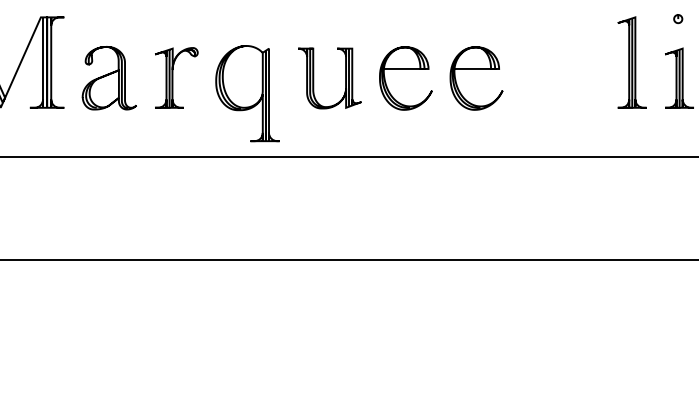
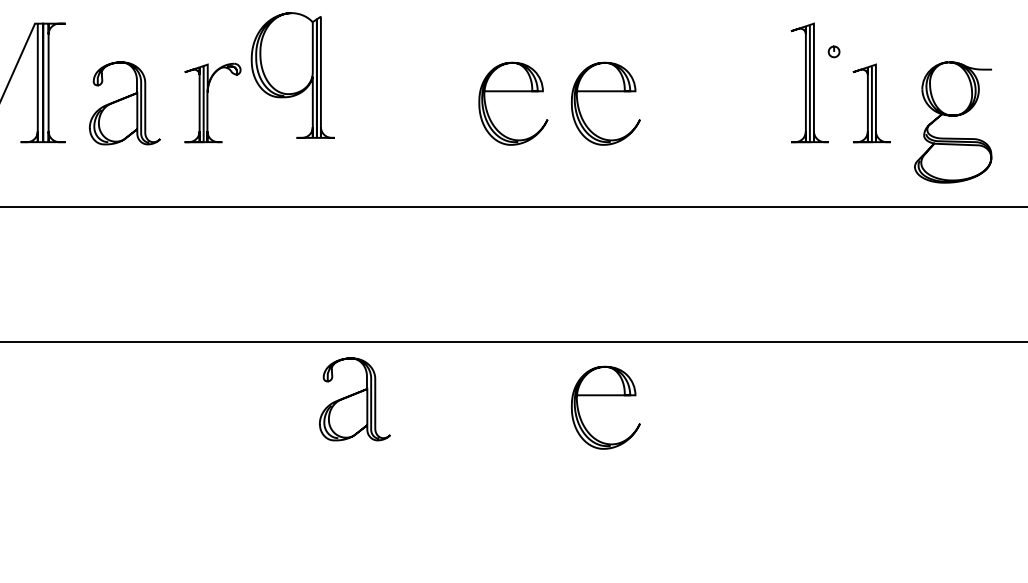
curve: (677, 18) -> (833, 51), moved
part: (313, 78) -> (392, 103), removed
curve: (252, 105) -> (299, 90), moved
curve: (476, 301) -> (605, 396), added
part: (284, 304) -> (354, 399), added

